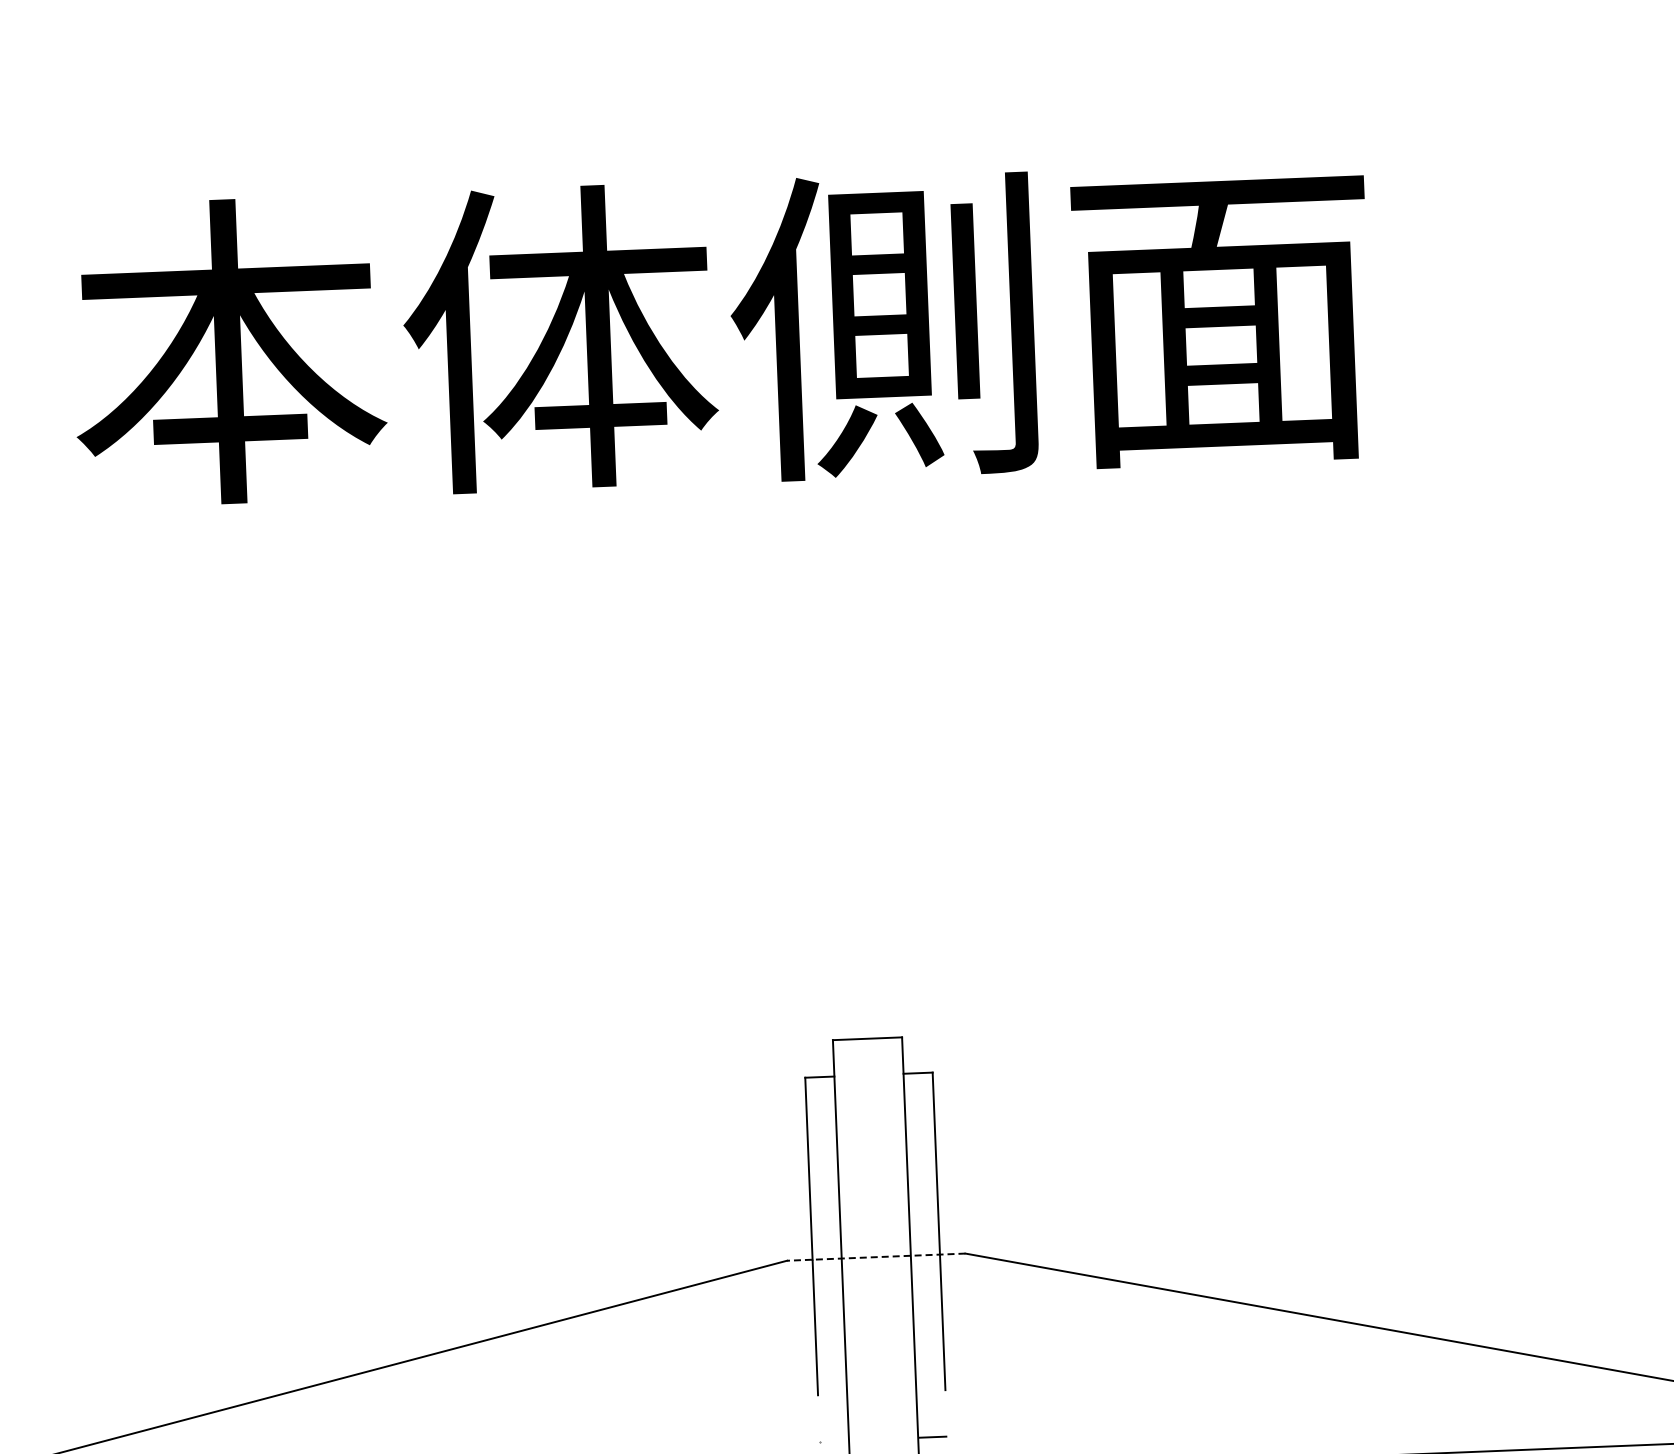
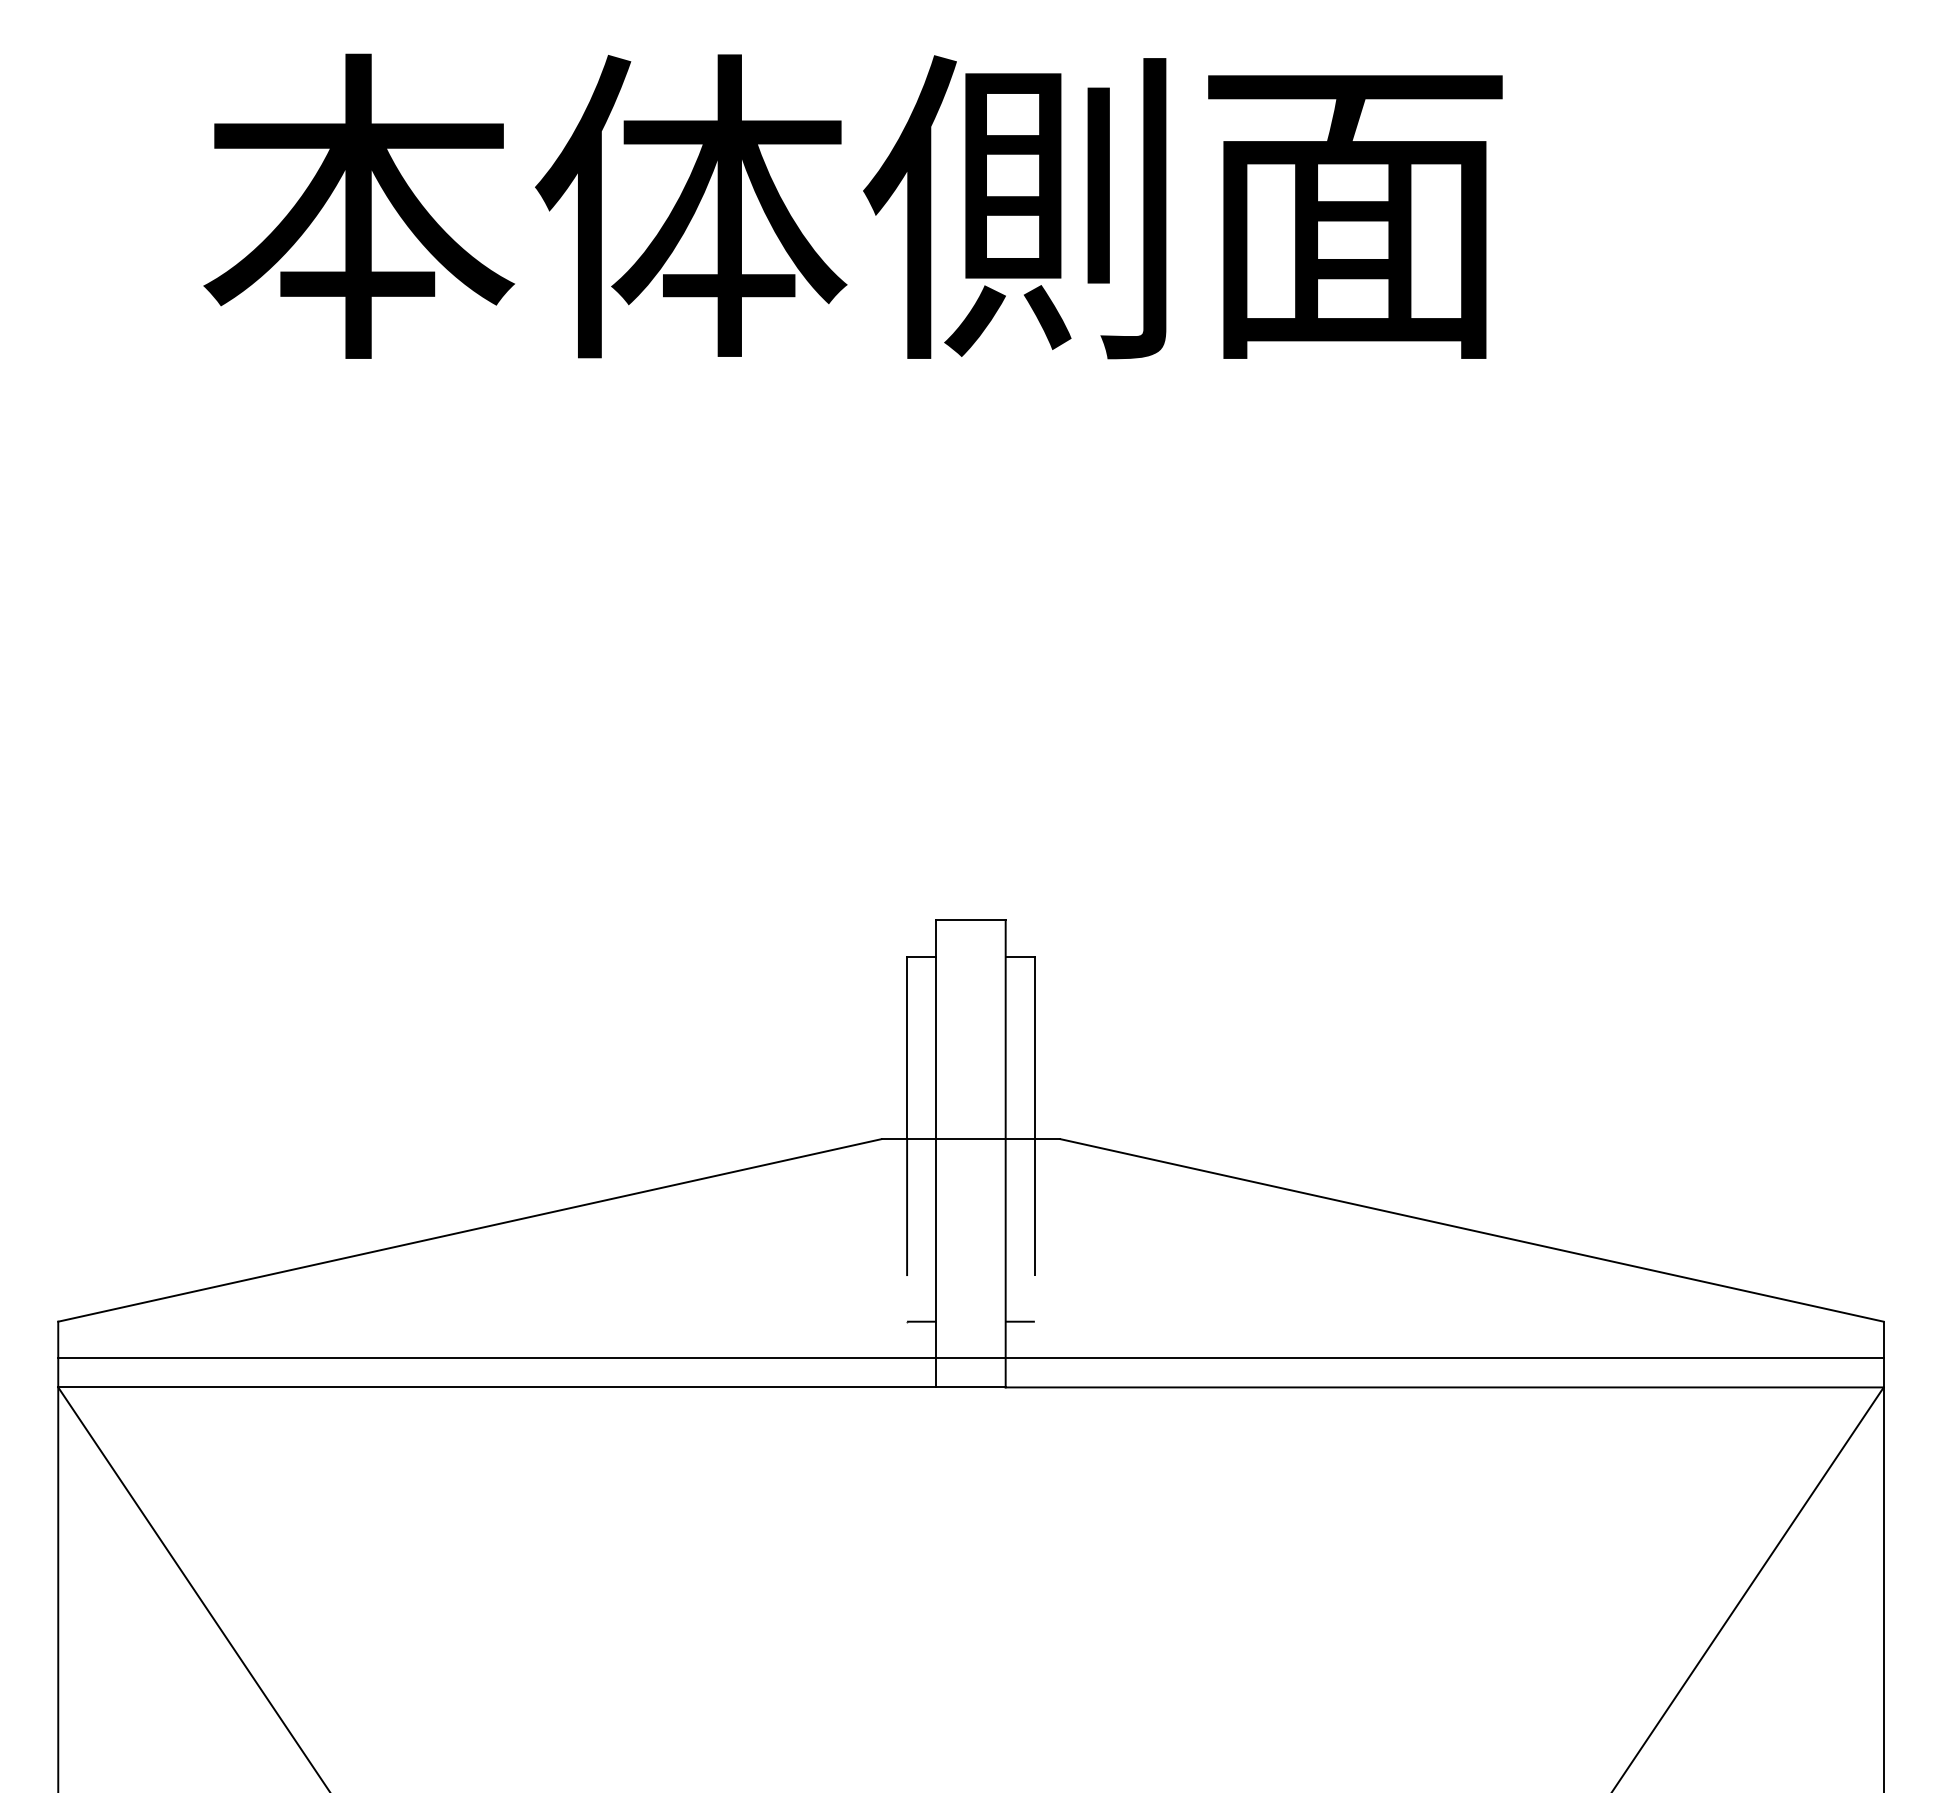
line: (875, 1257) -> (970, 1139), dashed -> solid
line: (834, 1440) -> (921, 1321), added

